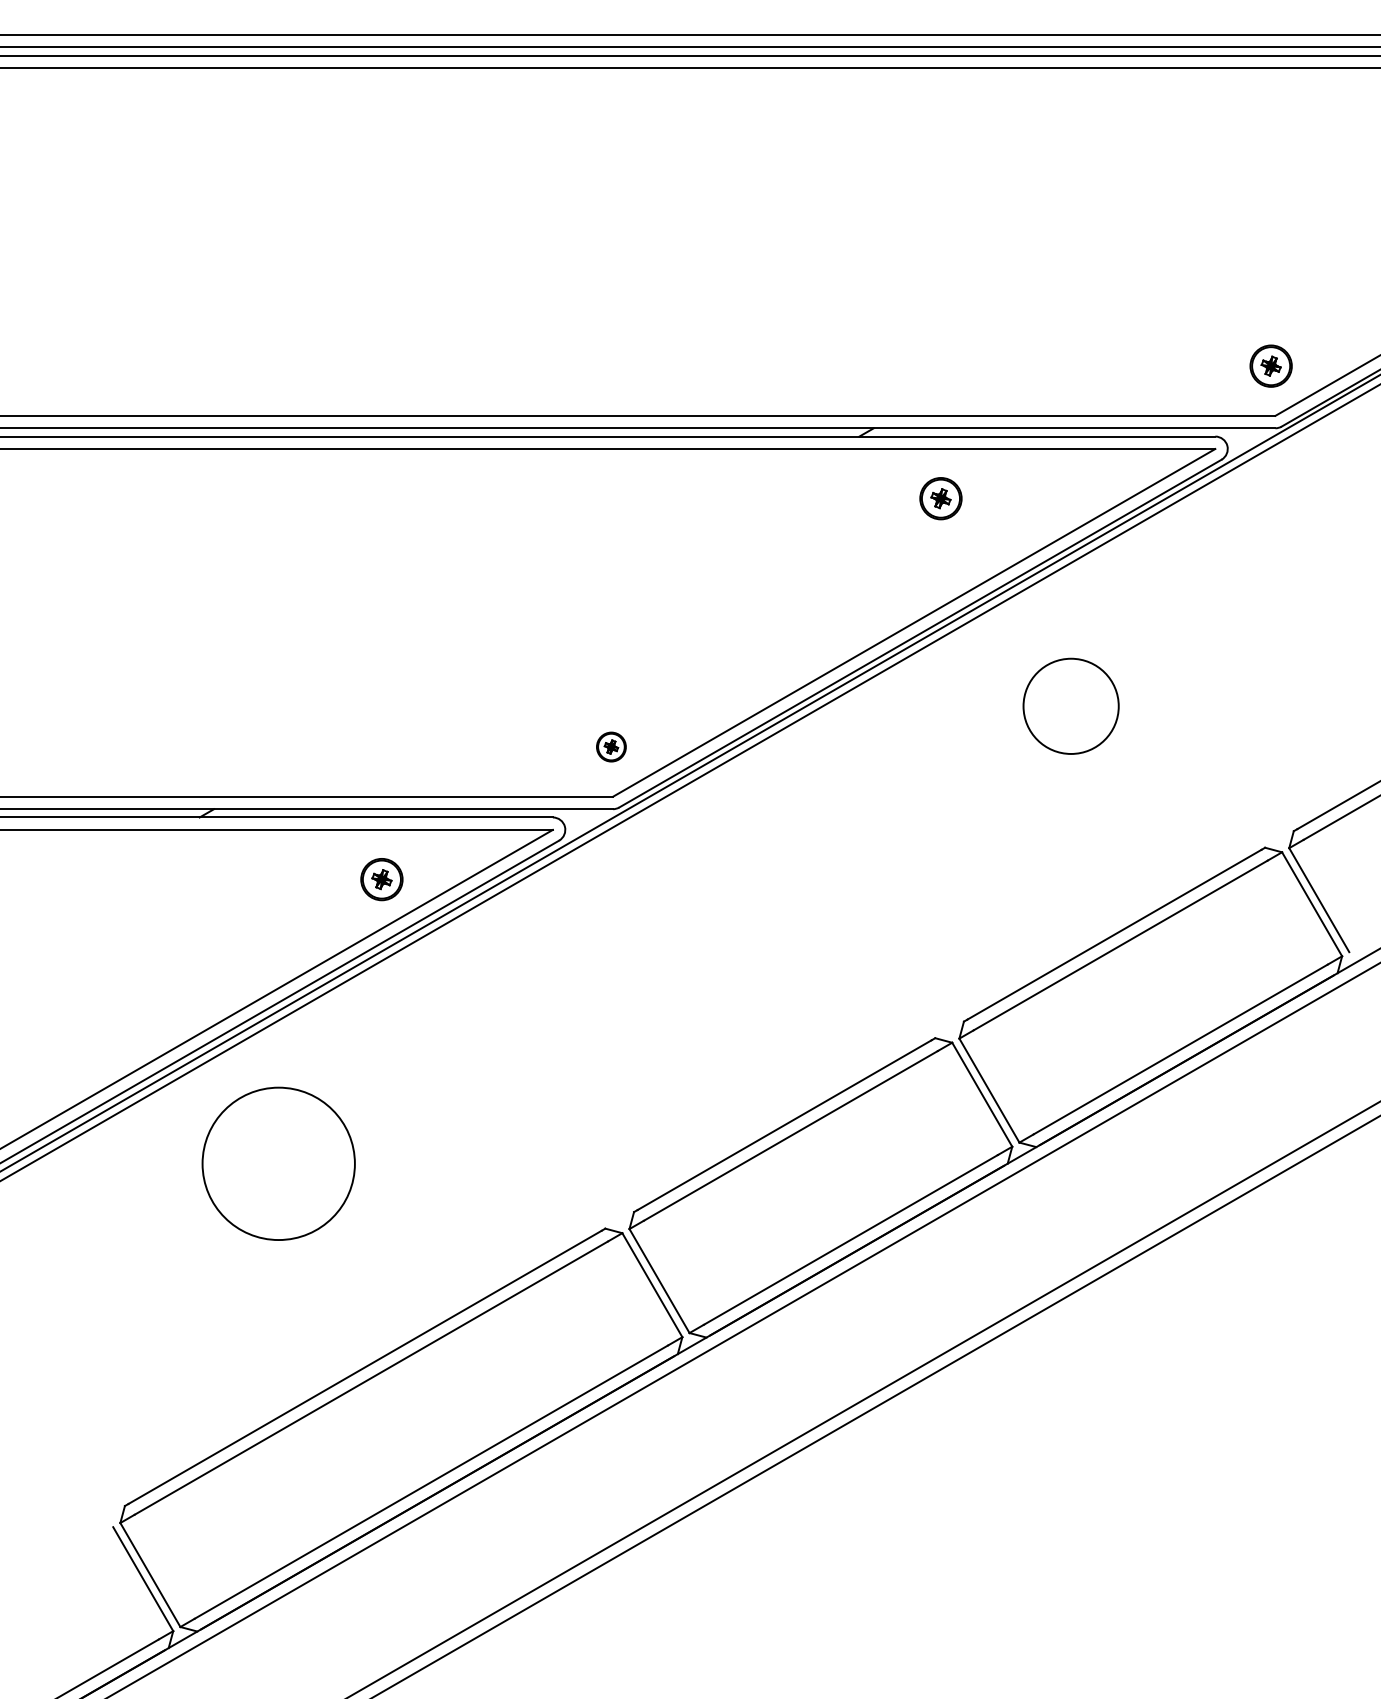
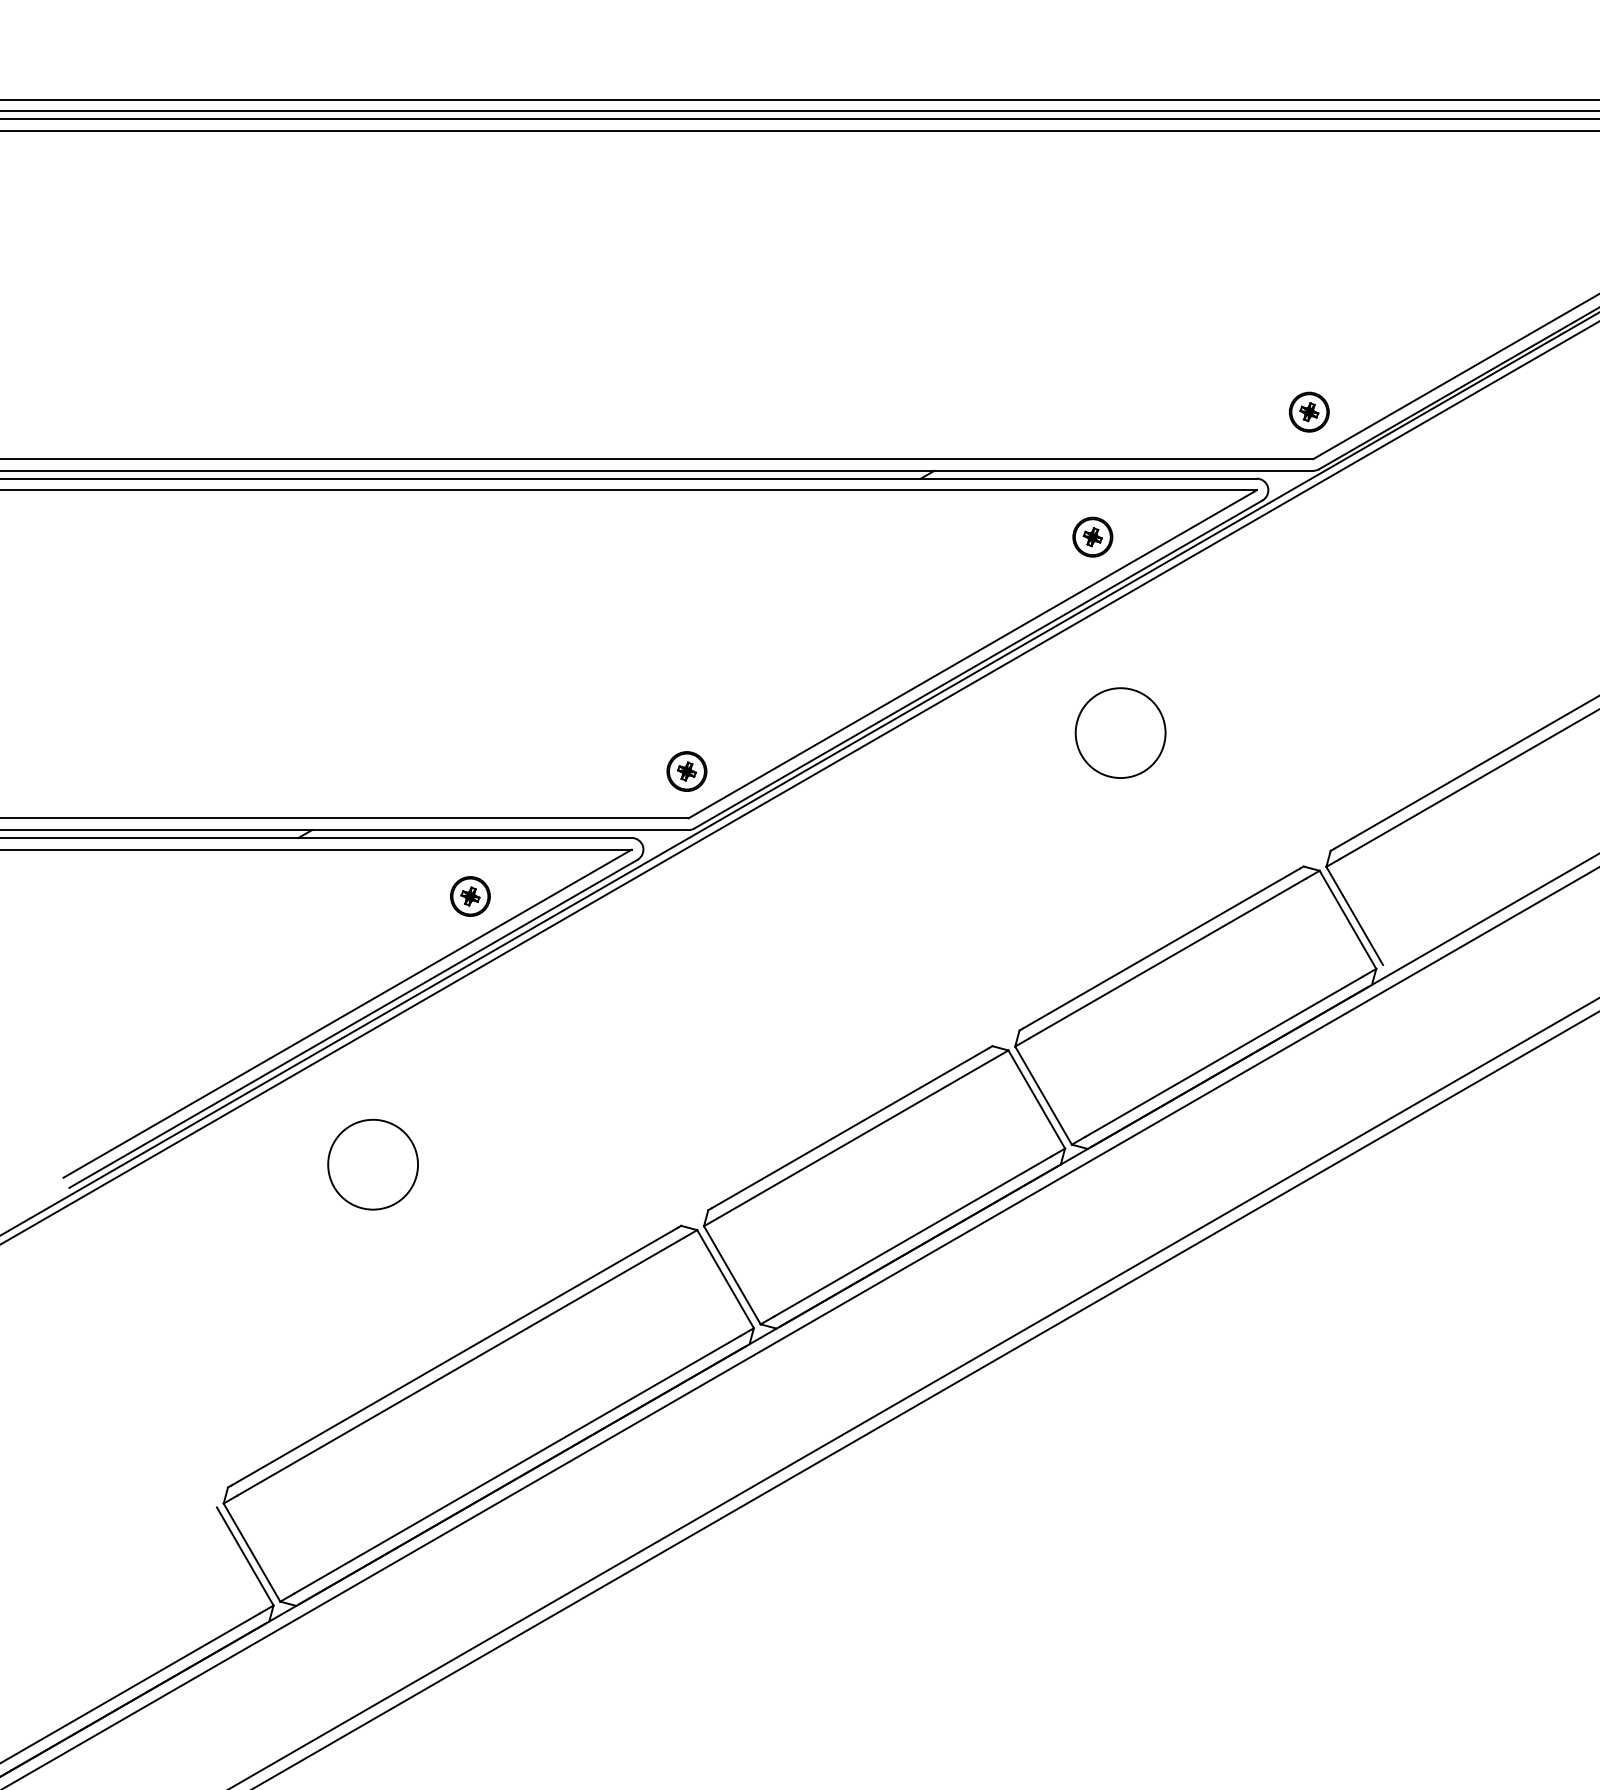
part: (940, 497) -> (1092, 536), moved
part: (610, 747) -> (686, 771), size x1.43
circle: (279, 1163) -> (373, 1164), size x0.62

